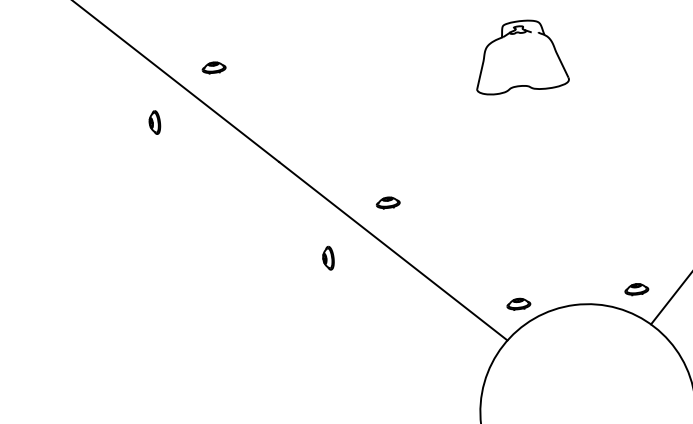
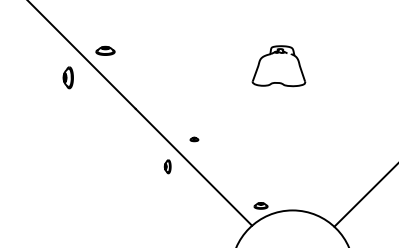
part: (213, 66) -> (105, 50), size x1.4
part: (153, 122) -> (67, 77), size x1.6
part: (388, 202) -> (194, 139), size x0.6
part: (327, 257) -> (167, 166), moved
part: (636, 288) -> (328, 205), removed

